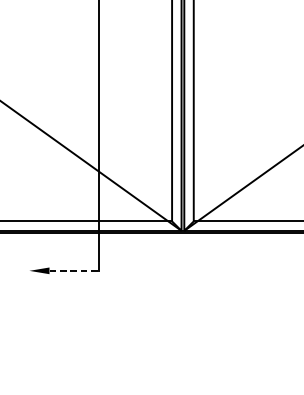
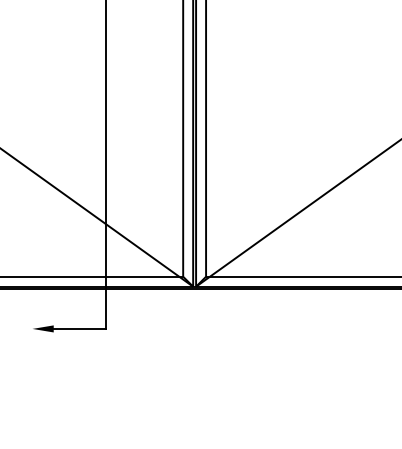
line: (74, 270) -> (80, 328), dashed -> solid

